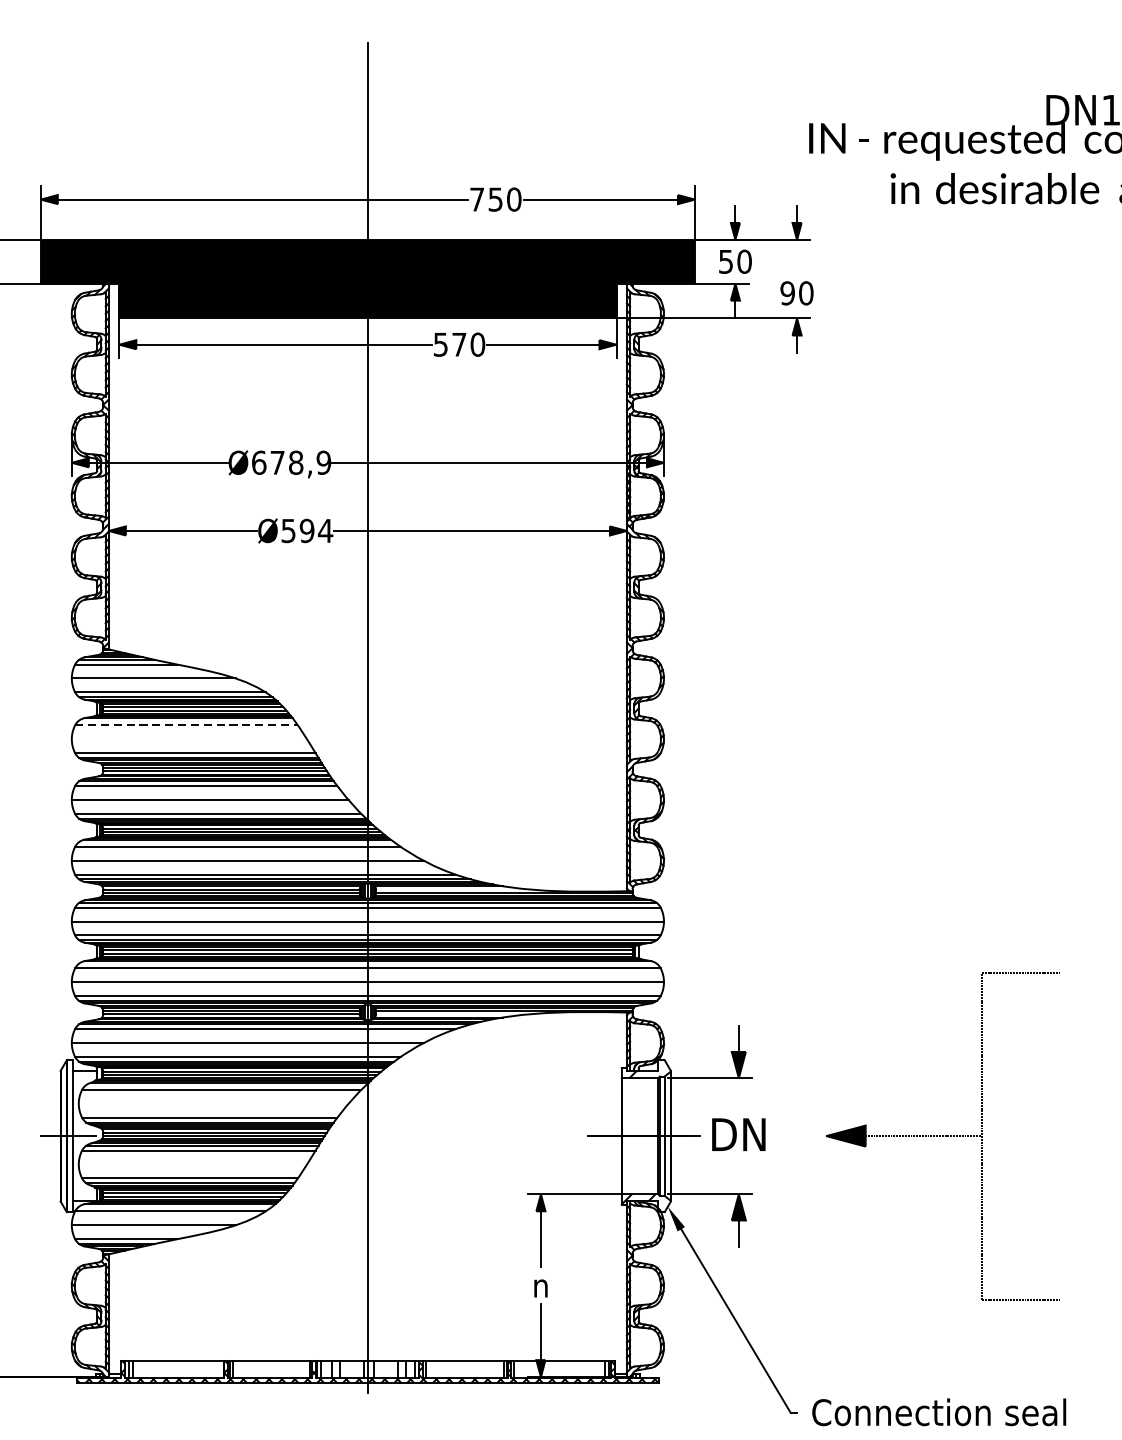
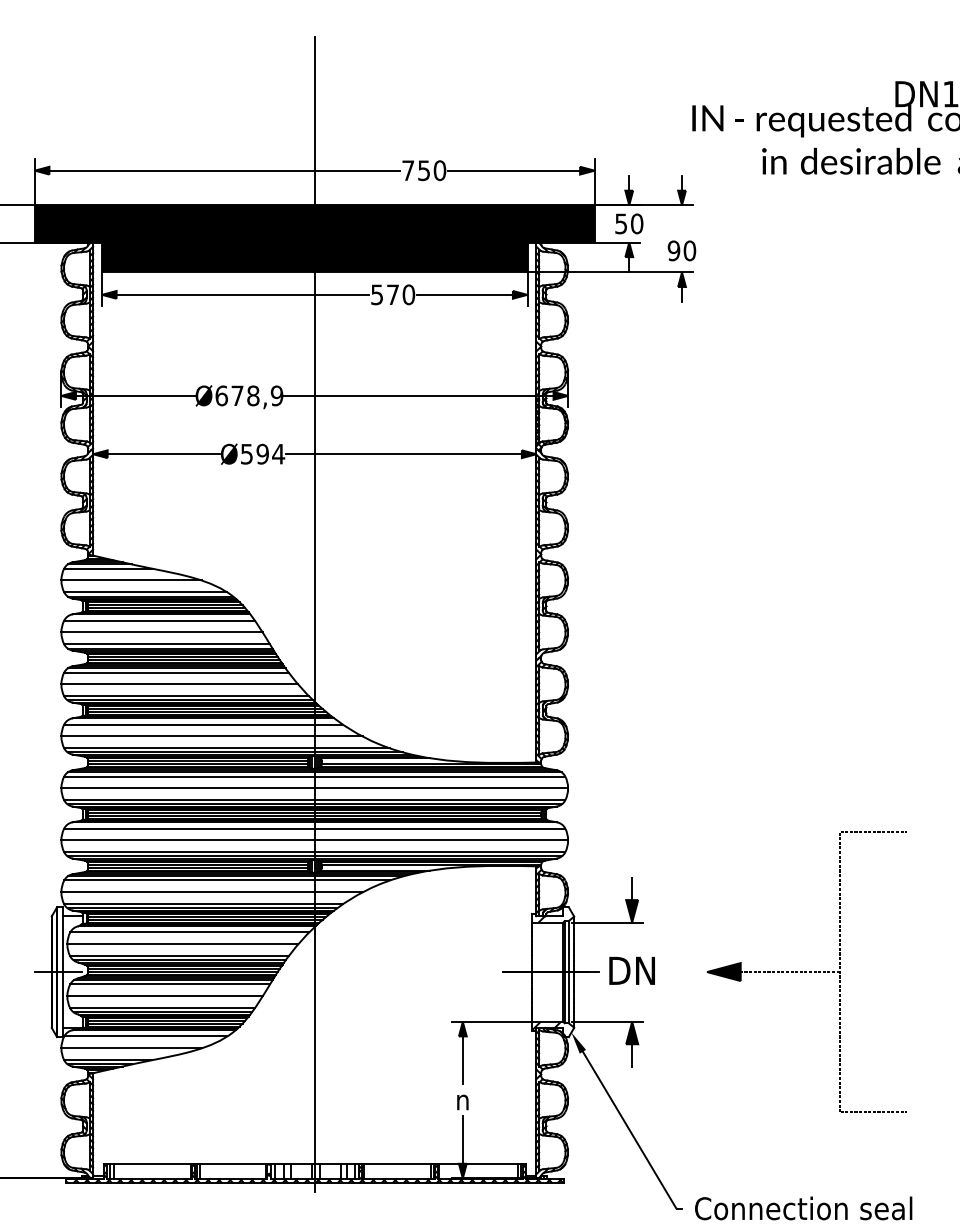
line: (187, 725) -> (160, 620), dashed -> solid
line: (188, 739) -> (161, 632), added
line: (213, 1103) -> (182, 944), added
line: (192, 1164) -> (164, 996), added

